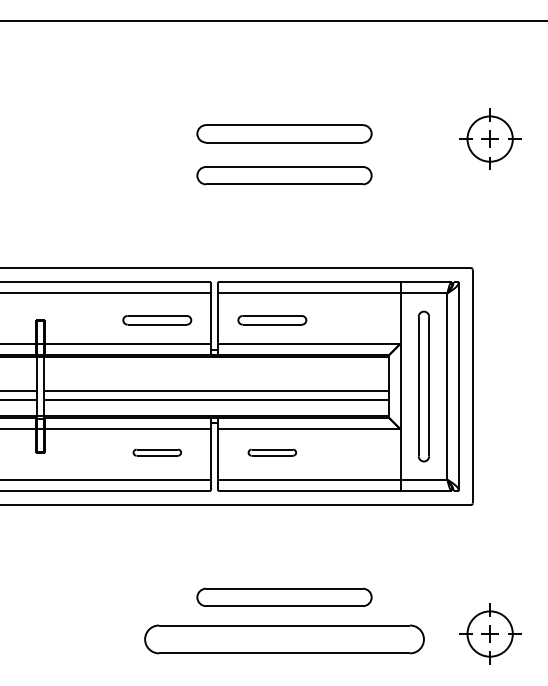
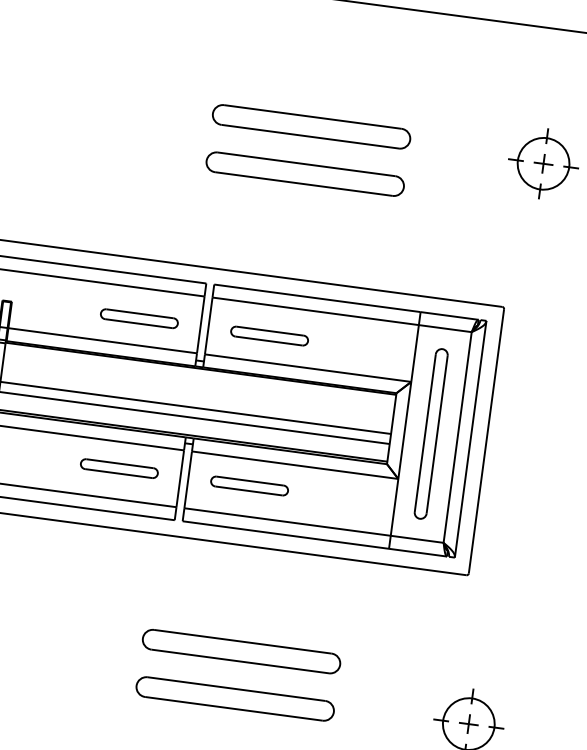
part: (157, 452) -> (119, 468), size x1.43
part: (272, 452) -> (249, 485), size x1.43
part: (284, 638) -> (235, 698), size x0.62

